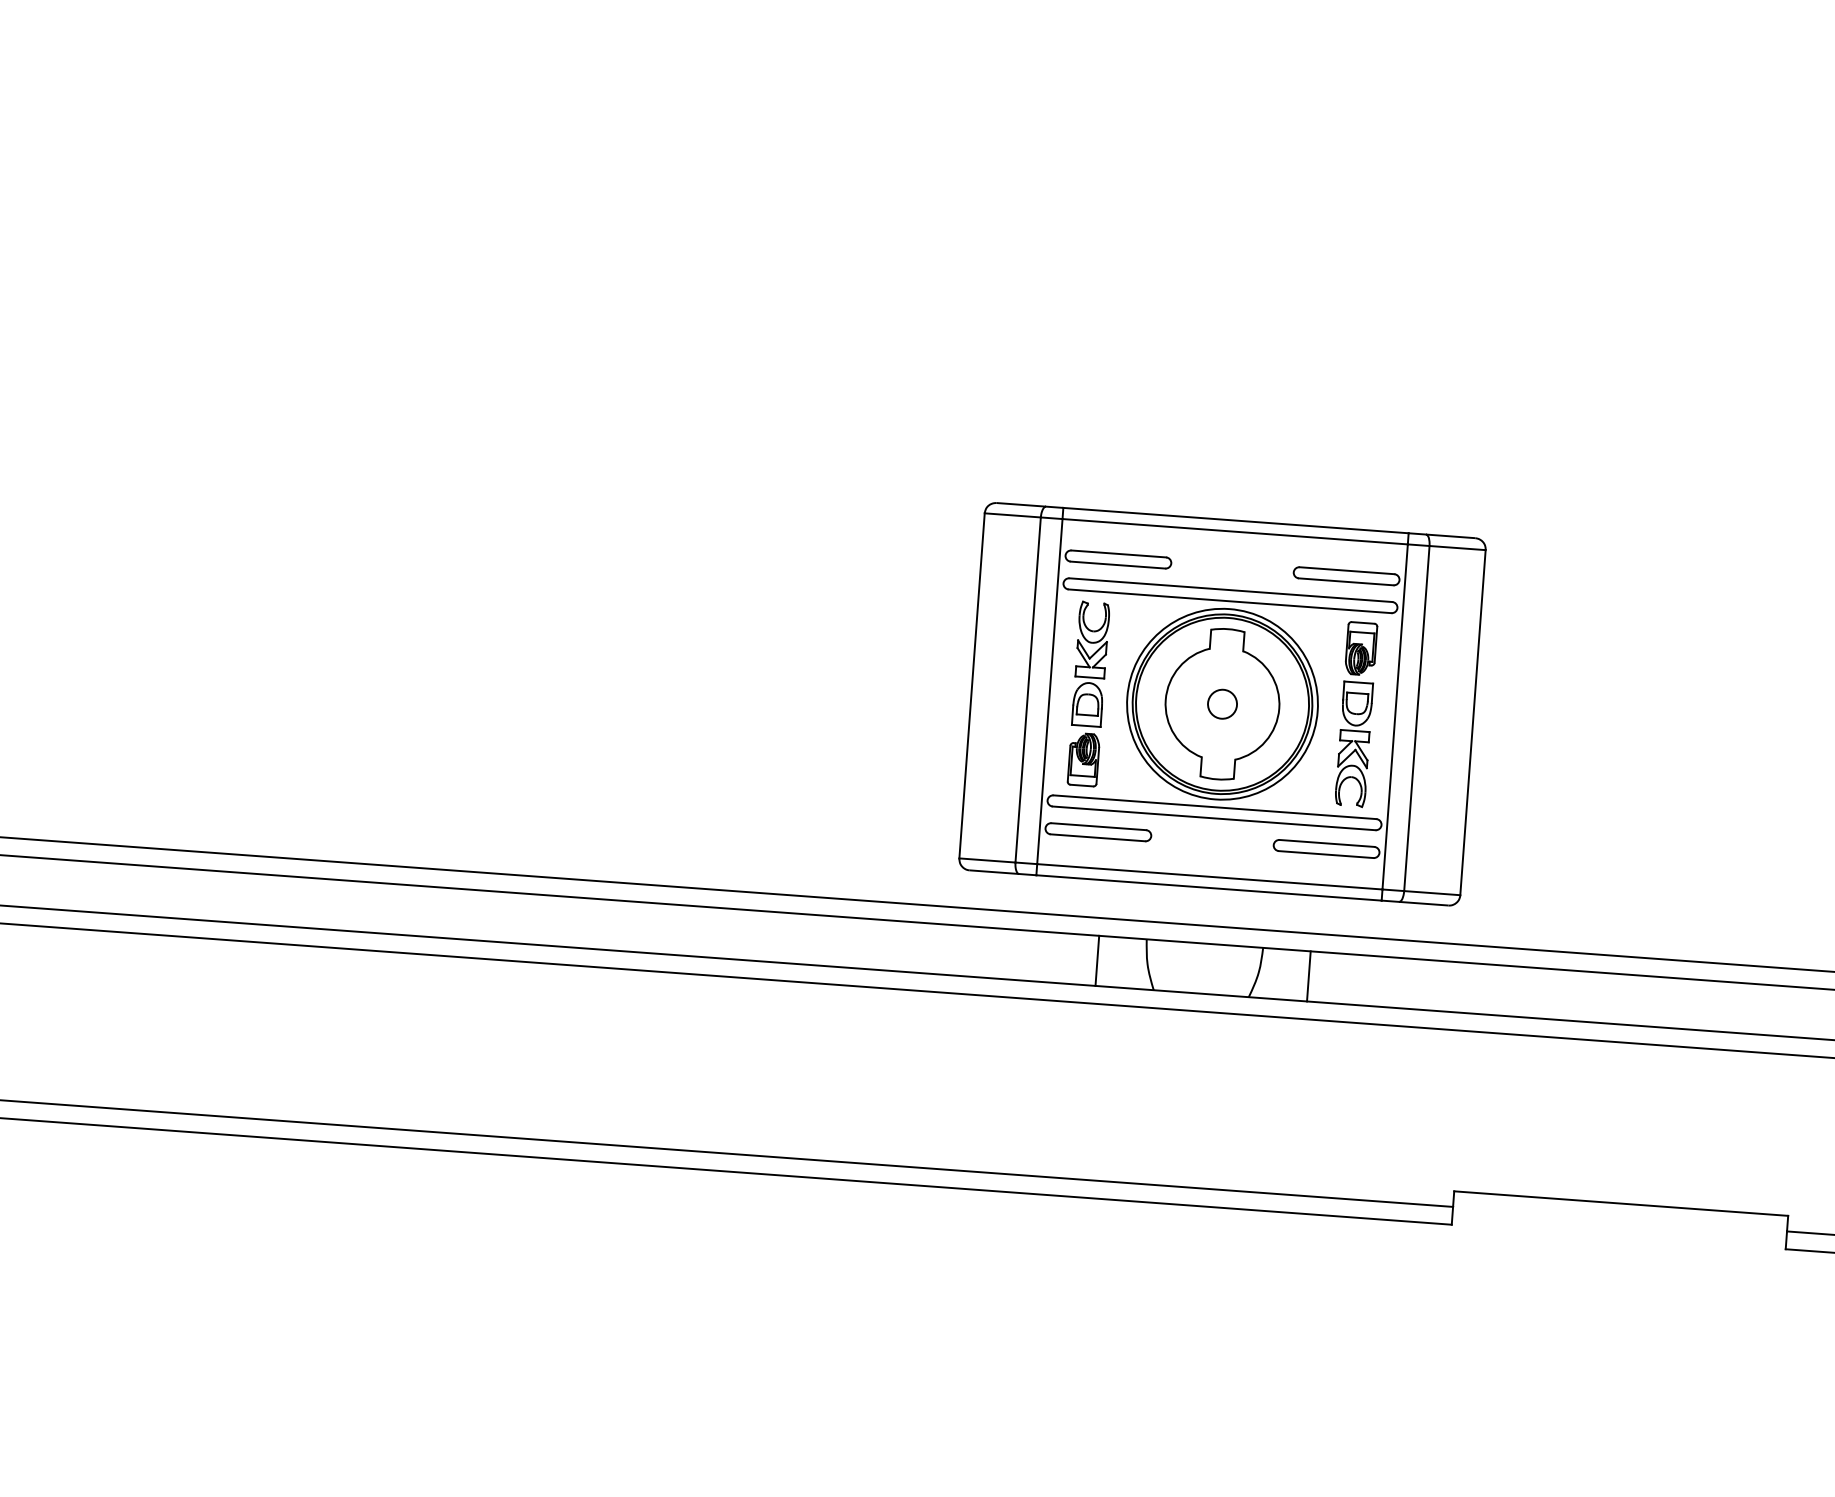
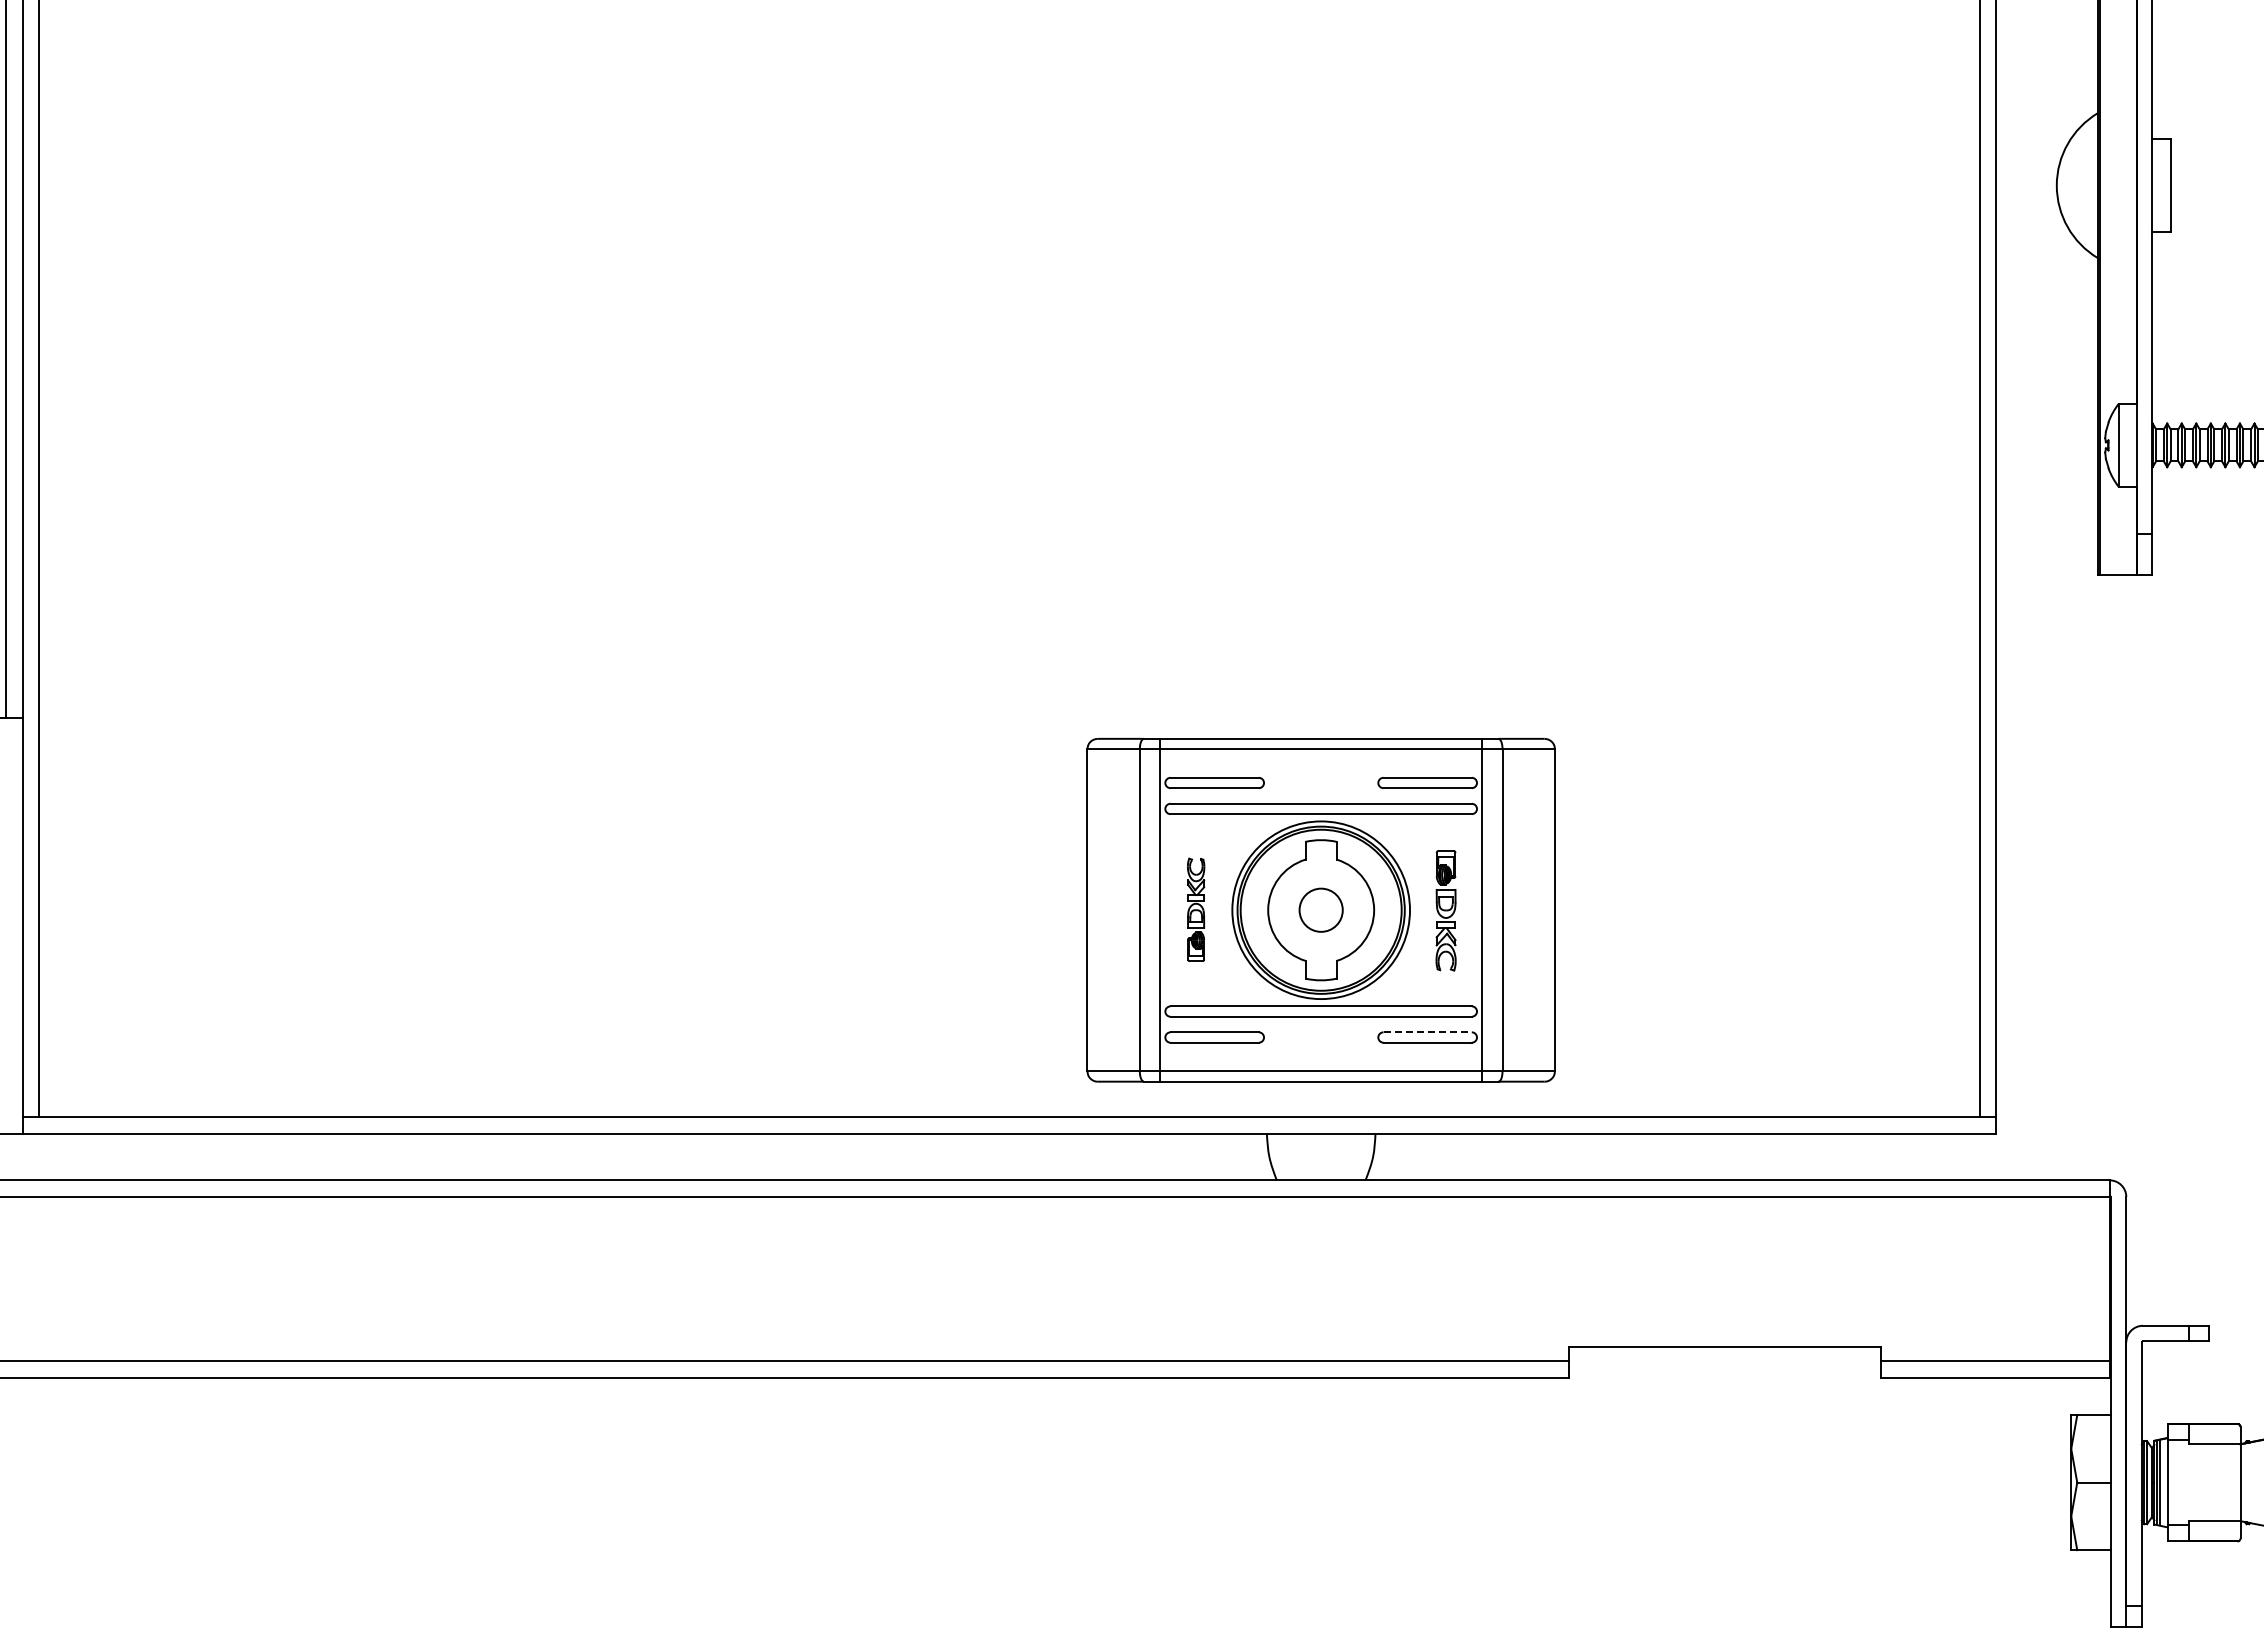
part: (1087, 693) -> (1195, 909), size x0.6
circle: (1221, 703) -> (1320, 909), size x1.6
part: (1355, 714) -> (1445, 910), size x0.7
line: (1327, 843) -> (1428, 1032), solid -> dashed
line: (1097, 960) -> (1222, 1156), removed
line: (1308, 975) -> (1419, 1156), removed

